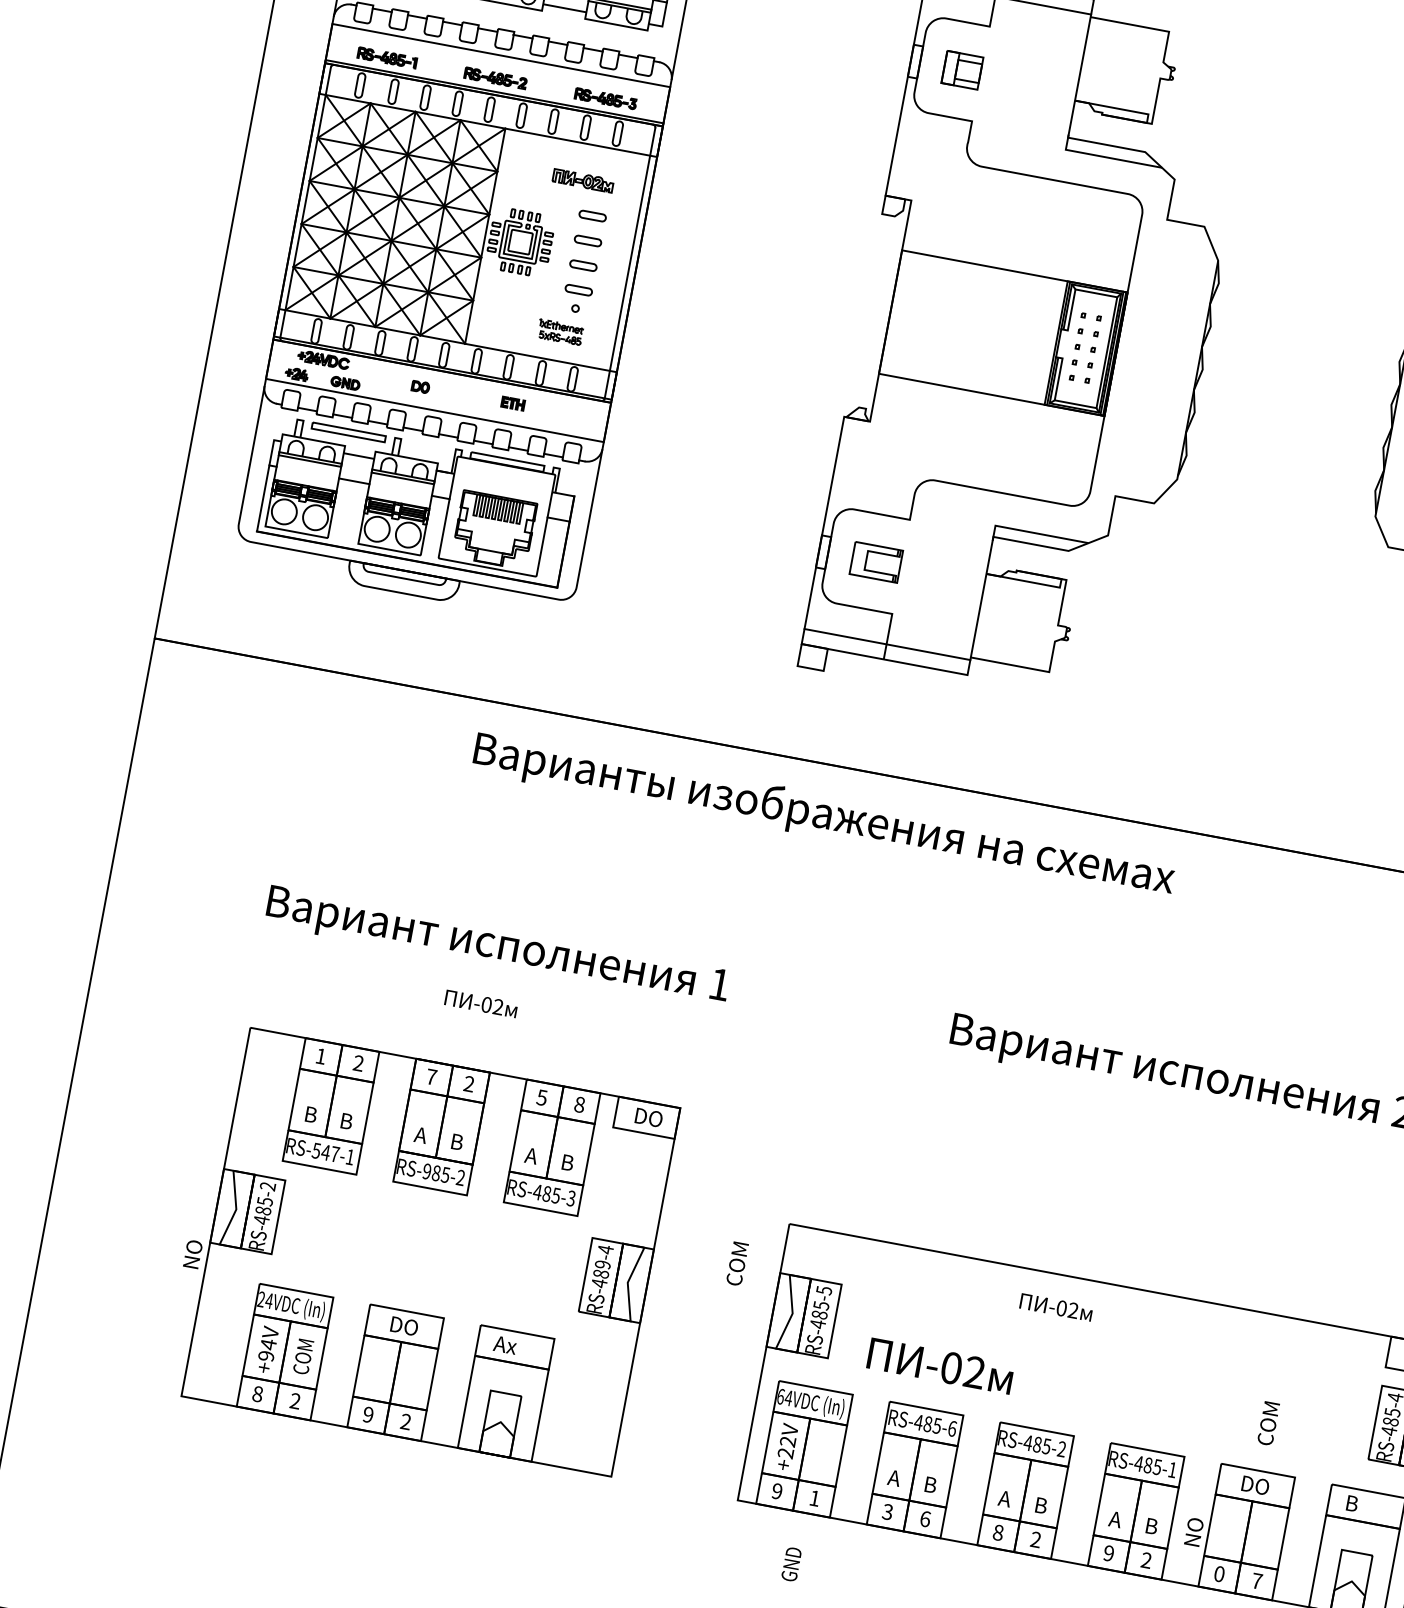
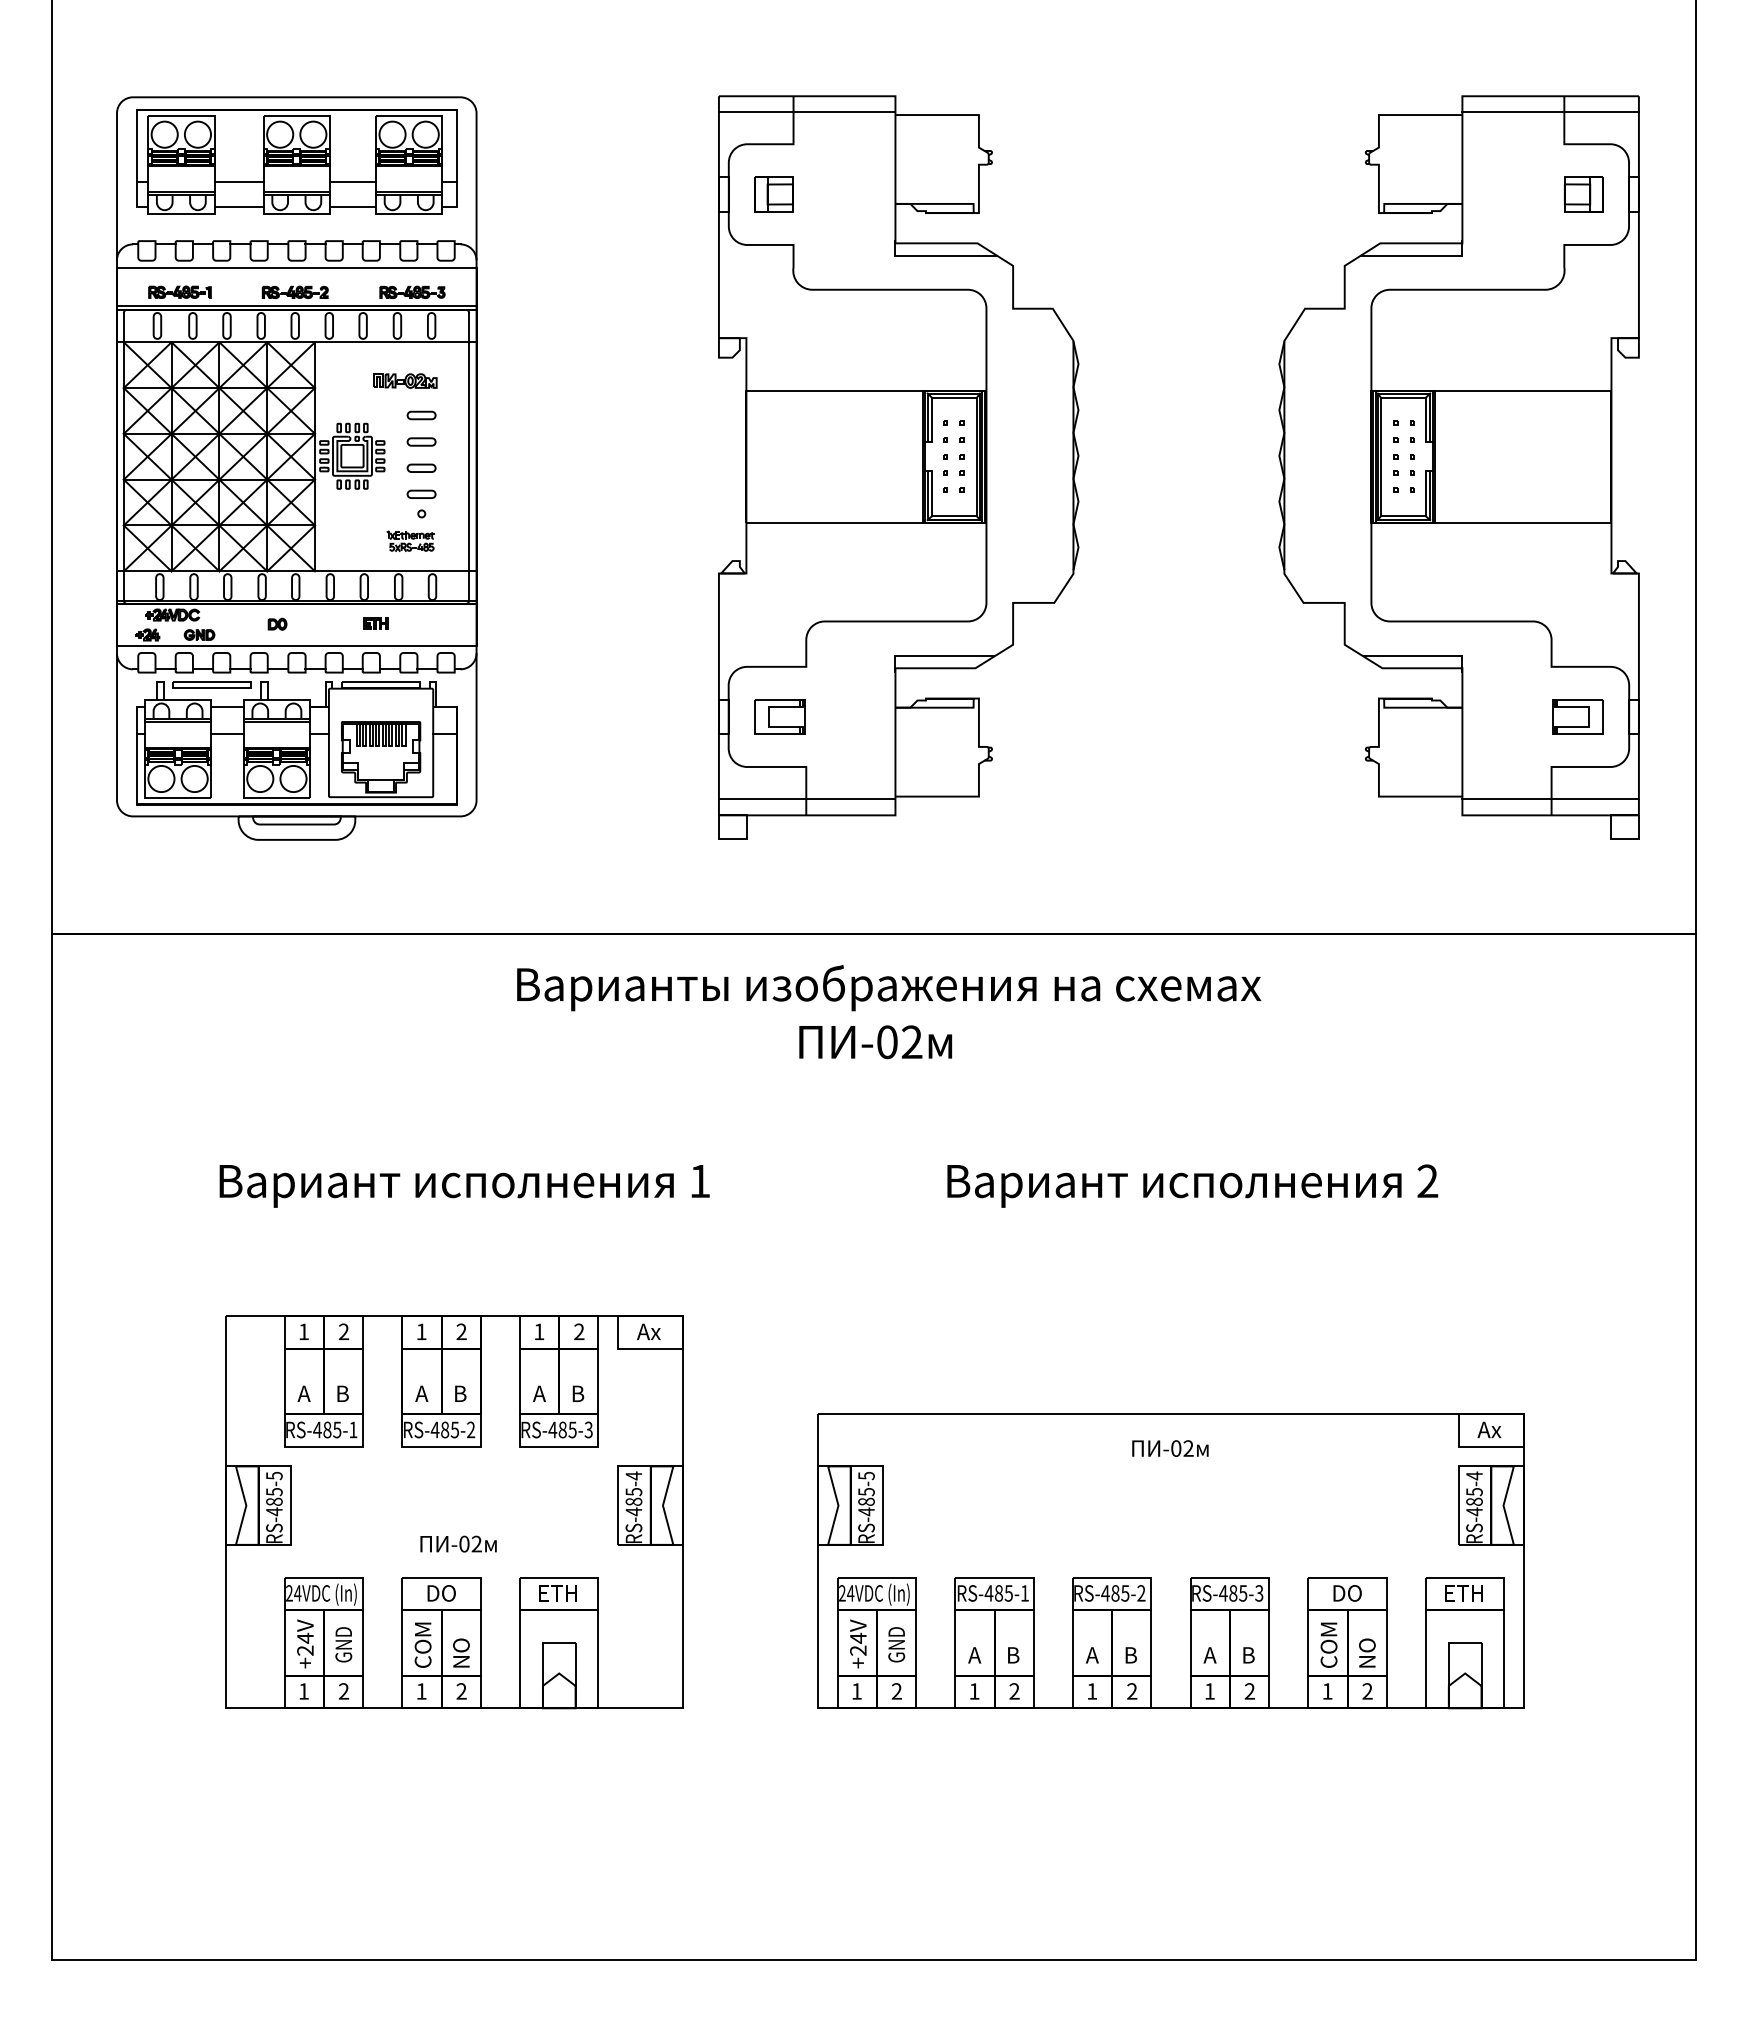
text: (824, 816) -> (889, 988), moved
text: (481, 1003) -> (458, 1543), moved
text: (431, 1076) -> (421, 1331), 7 -> 1
text: (542, 1097) -> (539, 1331), 5 -> 1
text: (579, 1104) -> (579, 1331), 8 -> 2
text: (309, 1114) -> (303, 1393), В -> А
text: (648, 1117) -> (652, 1331), DO -> Ах
text: (325, 1152) -> (327, 1429), RS-547-1 -> RS-485-1
text: (426, 1171) -> (434, 1429), RS-985-2 -> RS-485-2
text: (268, 1186) -> (274, 1475), RS-485-2 -> RS-485-5
text: (193, 1253) -> (461, 1652), moved
text: (736, 1263) -> (422, 1644), moved
text: (602, 1265) -> (633, 1492), RS-489-4 -> RS-485-4
text: (1056, 1307) -> (1170, 1448), moved
text: (512, 1346) -> (556, 1593), Ах -> ETH
text: (303, 1354) -> (343, 1641), COM -> GND
text: (266, 1355) -> (305, 1650), +94V -> +24V
text: (940, 1366) -> (875, 1042), moved
text: (257, 1394) -> (303, 1691), 8 -> 1
text: (780, 1396) -> (842, 1593), 64VDC -> 24VDC
text: (368, 1414) -> (421, 1691), 9 -> 1
text: (1268, 1422) -> (1328, 1644), moved
text: (952, 1429) -> (1025, 1593), RS-485-6 -> RS-485-1
text: (788, 1440) -> (858, 1637), +22V -> +24V
text: (1172, 1470) -> (1259, 1593), RS-485-1 -> RS-485-3
text: (776, 1491) -> (856, 1691), 9 -> 1
text: (814, 1498) -> (896, 1691), 1 -> 2
text: (1364, 1506) -> (1463, 1593), В -> ETH
text: (887, 1512) -> (974, 1691), 3 -> 1
text: (925, 1519) -> (1014, 1691), 6 -> 2
text: (1194, 1531) -> (1367, 1652), moved
text: (998, 1532) -> (1092, 1691), 8 -> 1
text: (1108, 1553) -> (1209, 1691), 9 -> 1
text: (791, 1564) -> (896, 1644), moved
text: (1219, 1574) -> (1327, 1691), 0 -> 1
text: (1256, 1581) -> (1367, 1691), 7 -> 2

